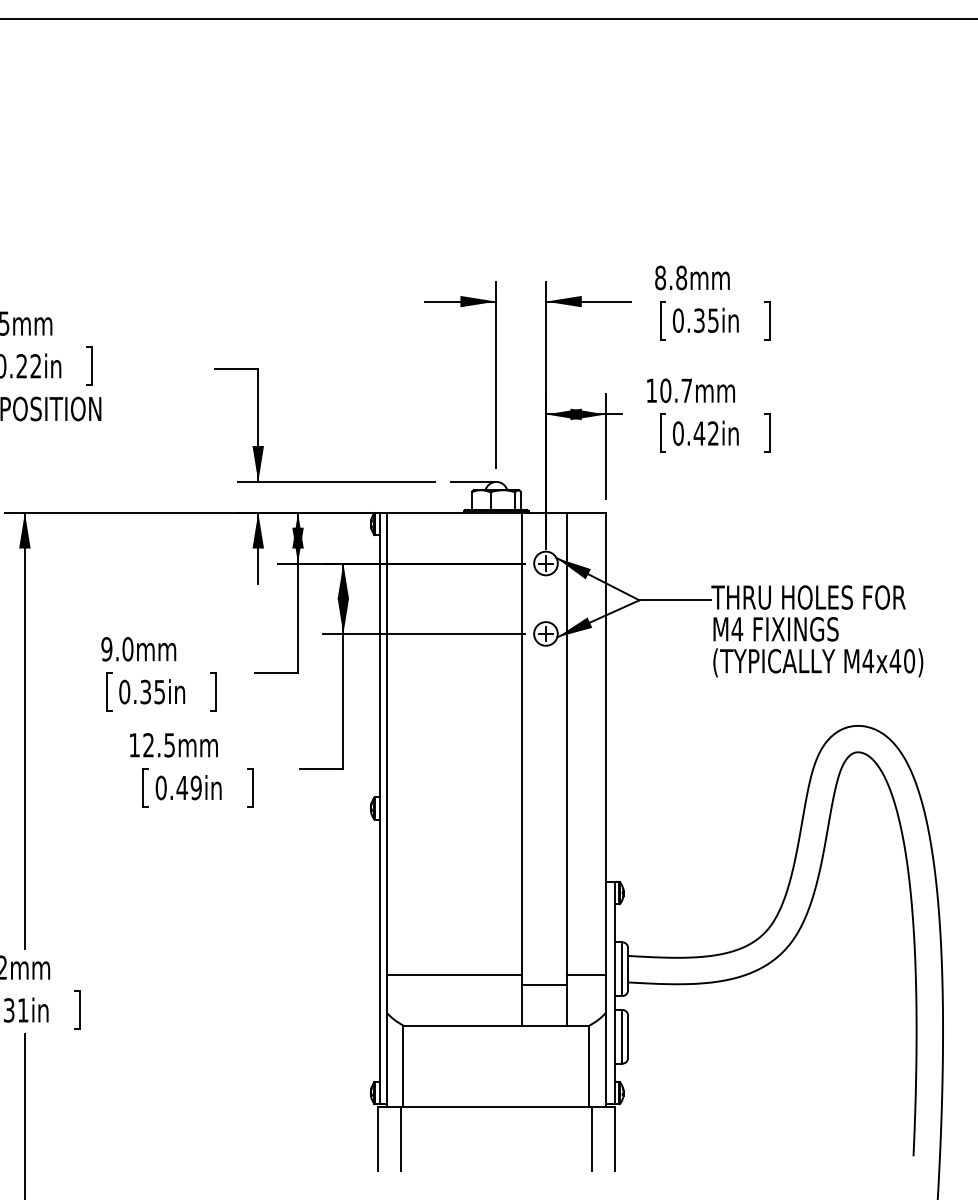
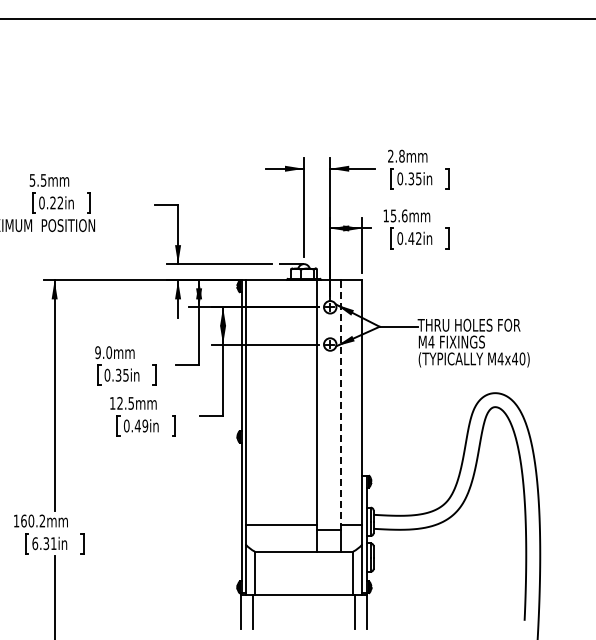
text: (659, 278) -> (390, 156), 8.8mm -> 2.8mm
text: (675, 389) -> (398, 215), 10.7mm -> 15.6mm
line: (567, 749) -> (341, 405), solid -> dashed

